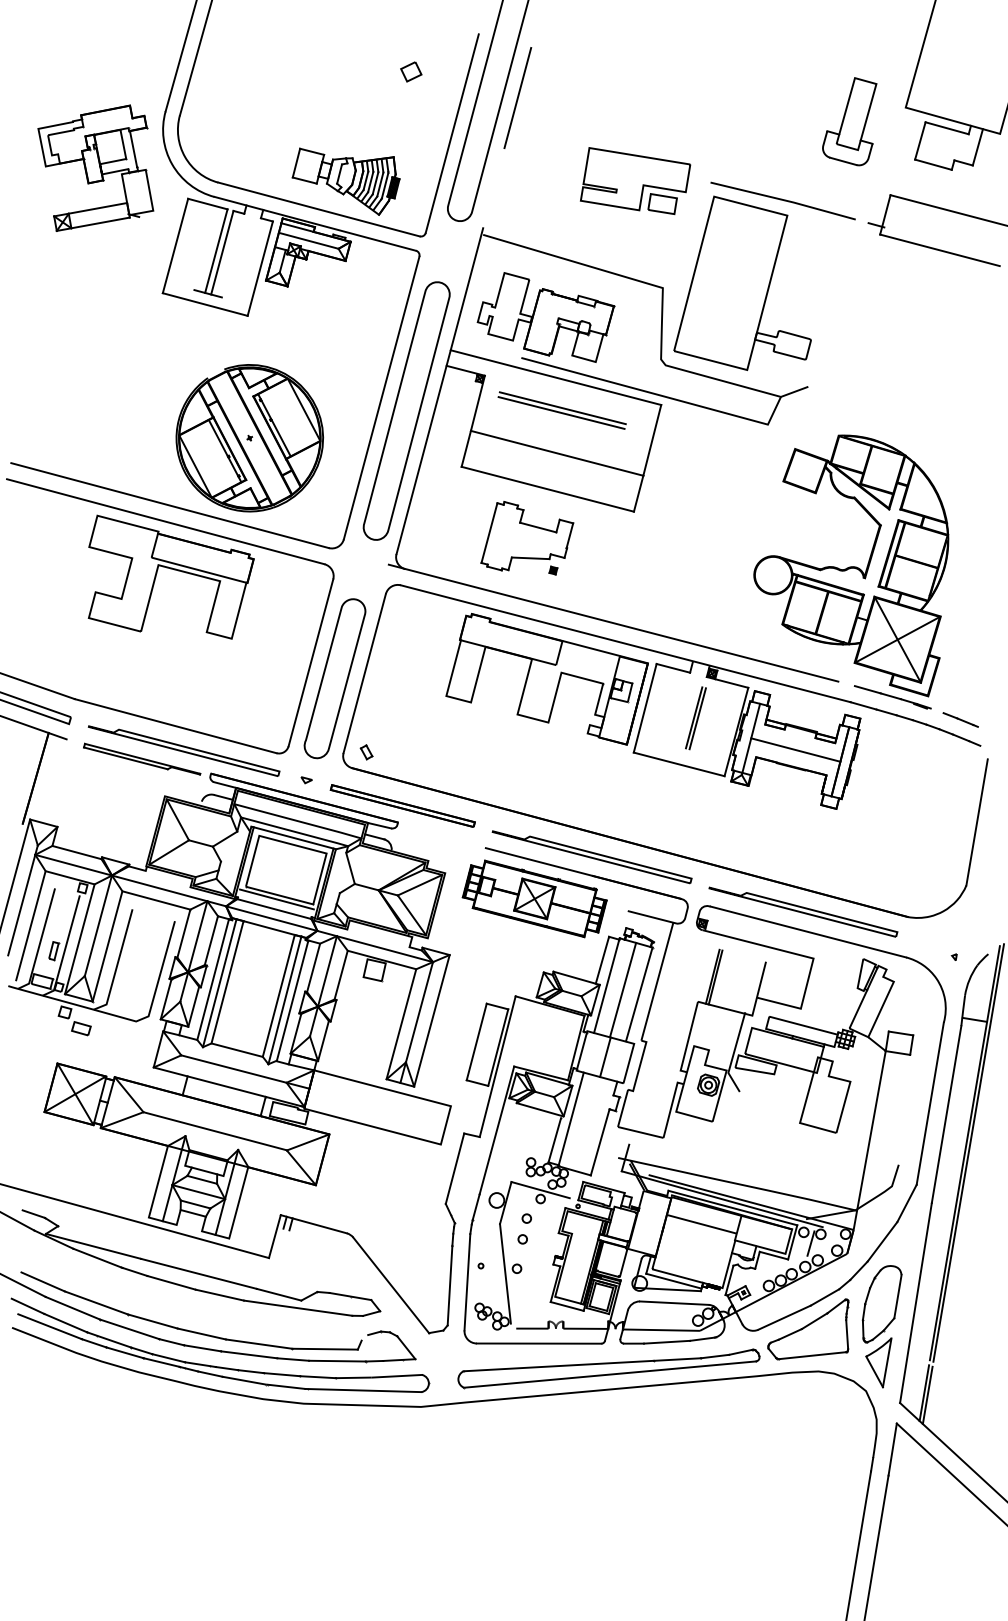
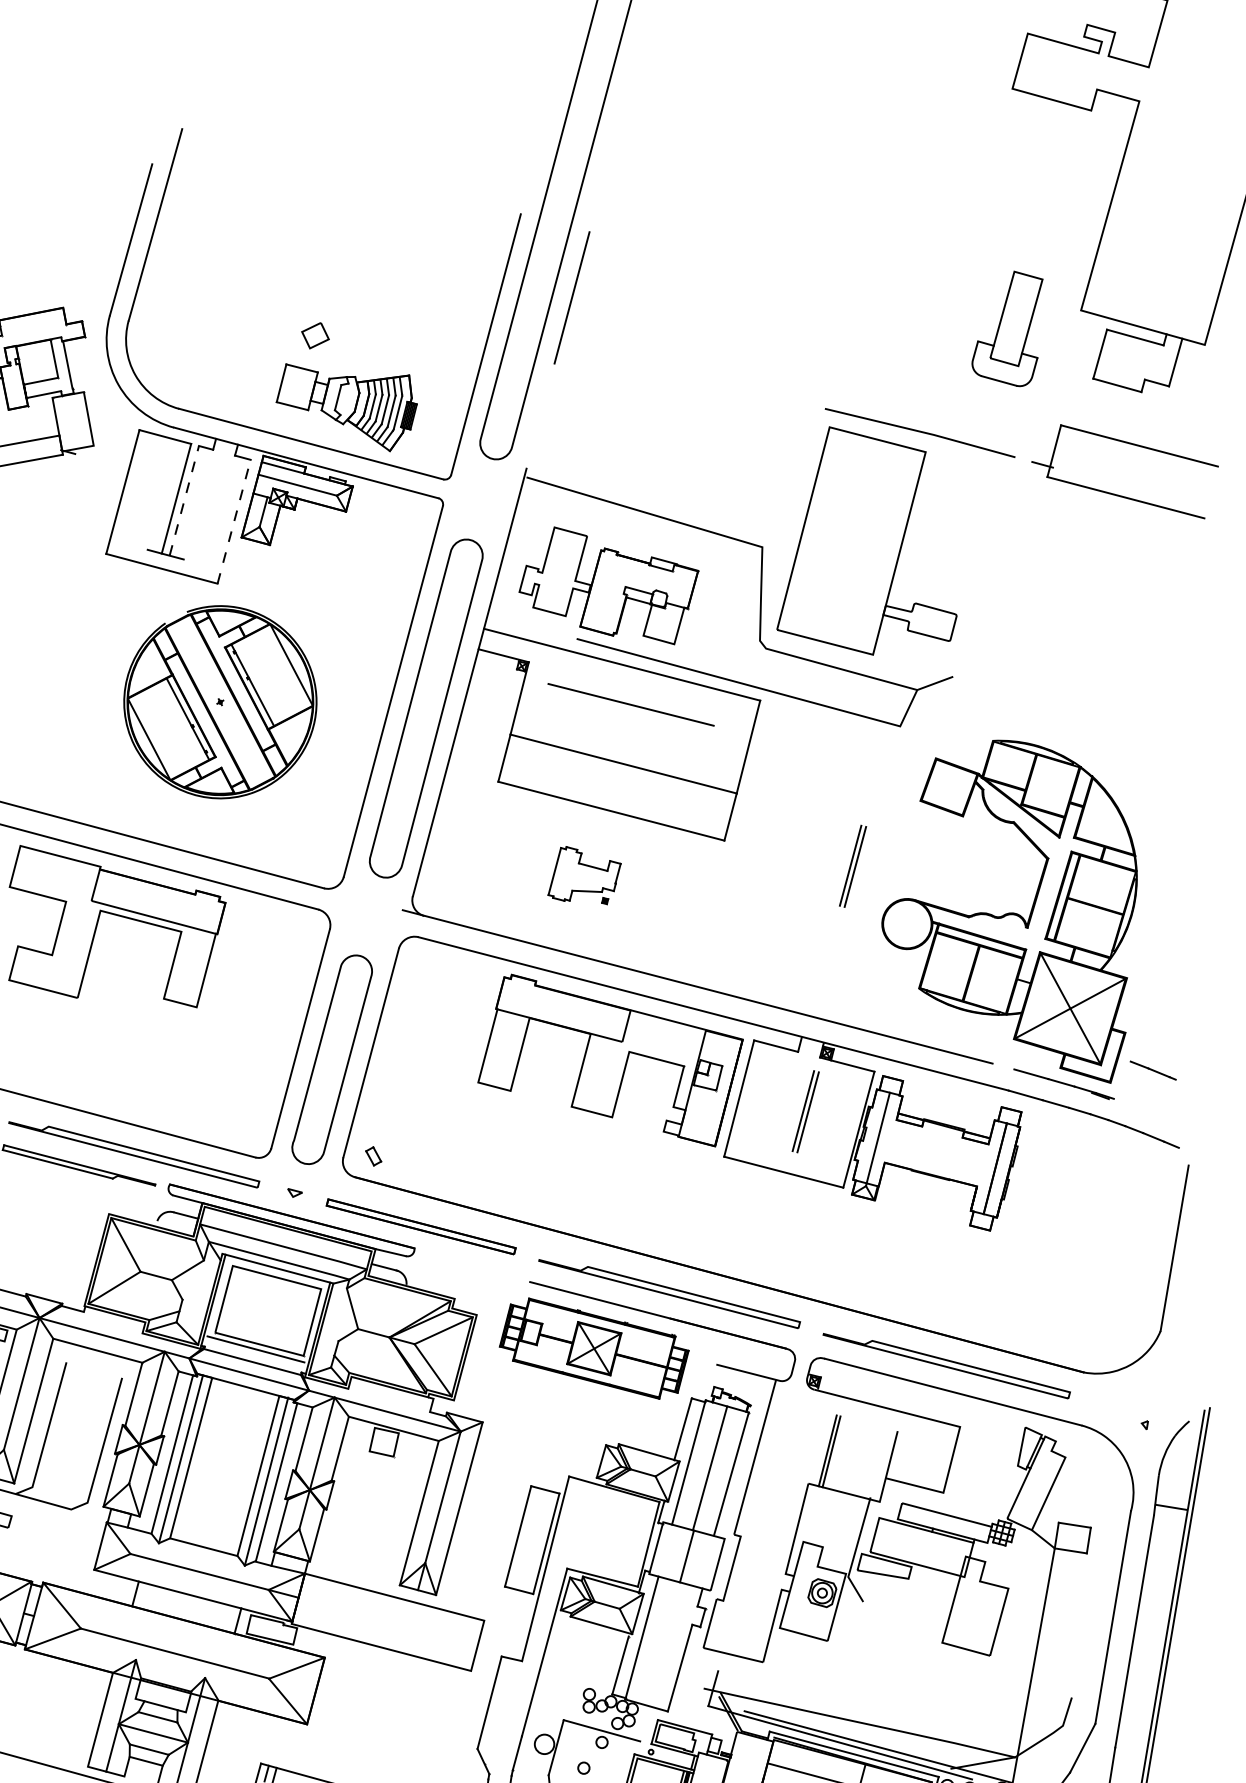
part: (411, 71) -> (315, 335), moved
part: (635, 181) -> (726, 407), removed
line: (222, 252) -> (184, 500), solid -> dashed
line: (260, 268) -> (234, 521), solid -> dashed
line: (561, 412) -> (629, 710), removed
part: (249, 438) -> (219, 702), moved
part: (731, 531) -> (852, 866), added
part: (527, 538) -> (584, 875), size x0.6
line: (960, 719) -> (1152, 1069), moved
line: (795, 749) -> (936, 1152), removed

